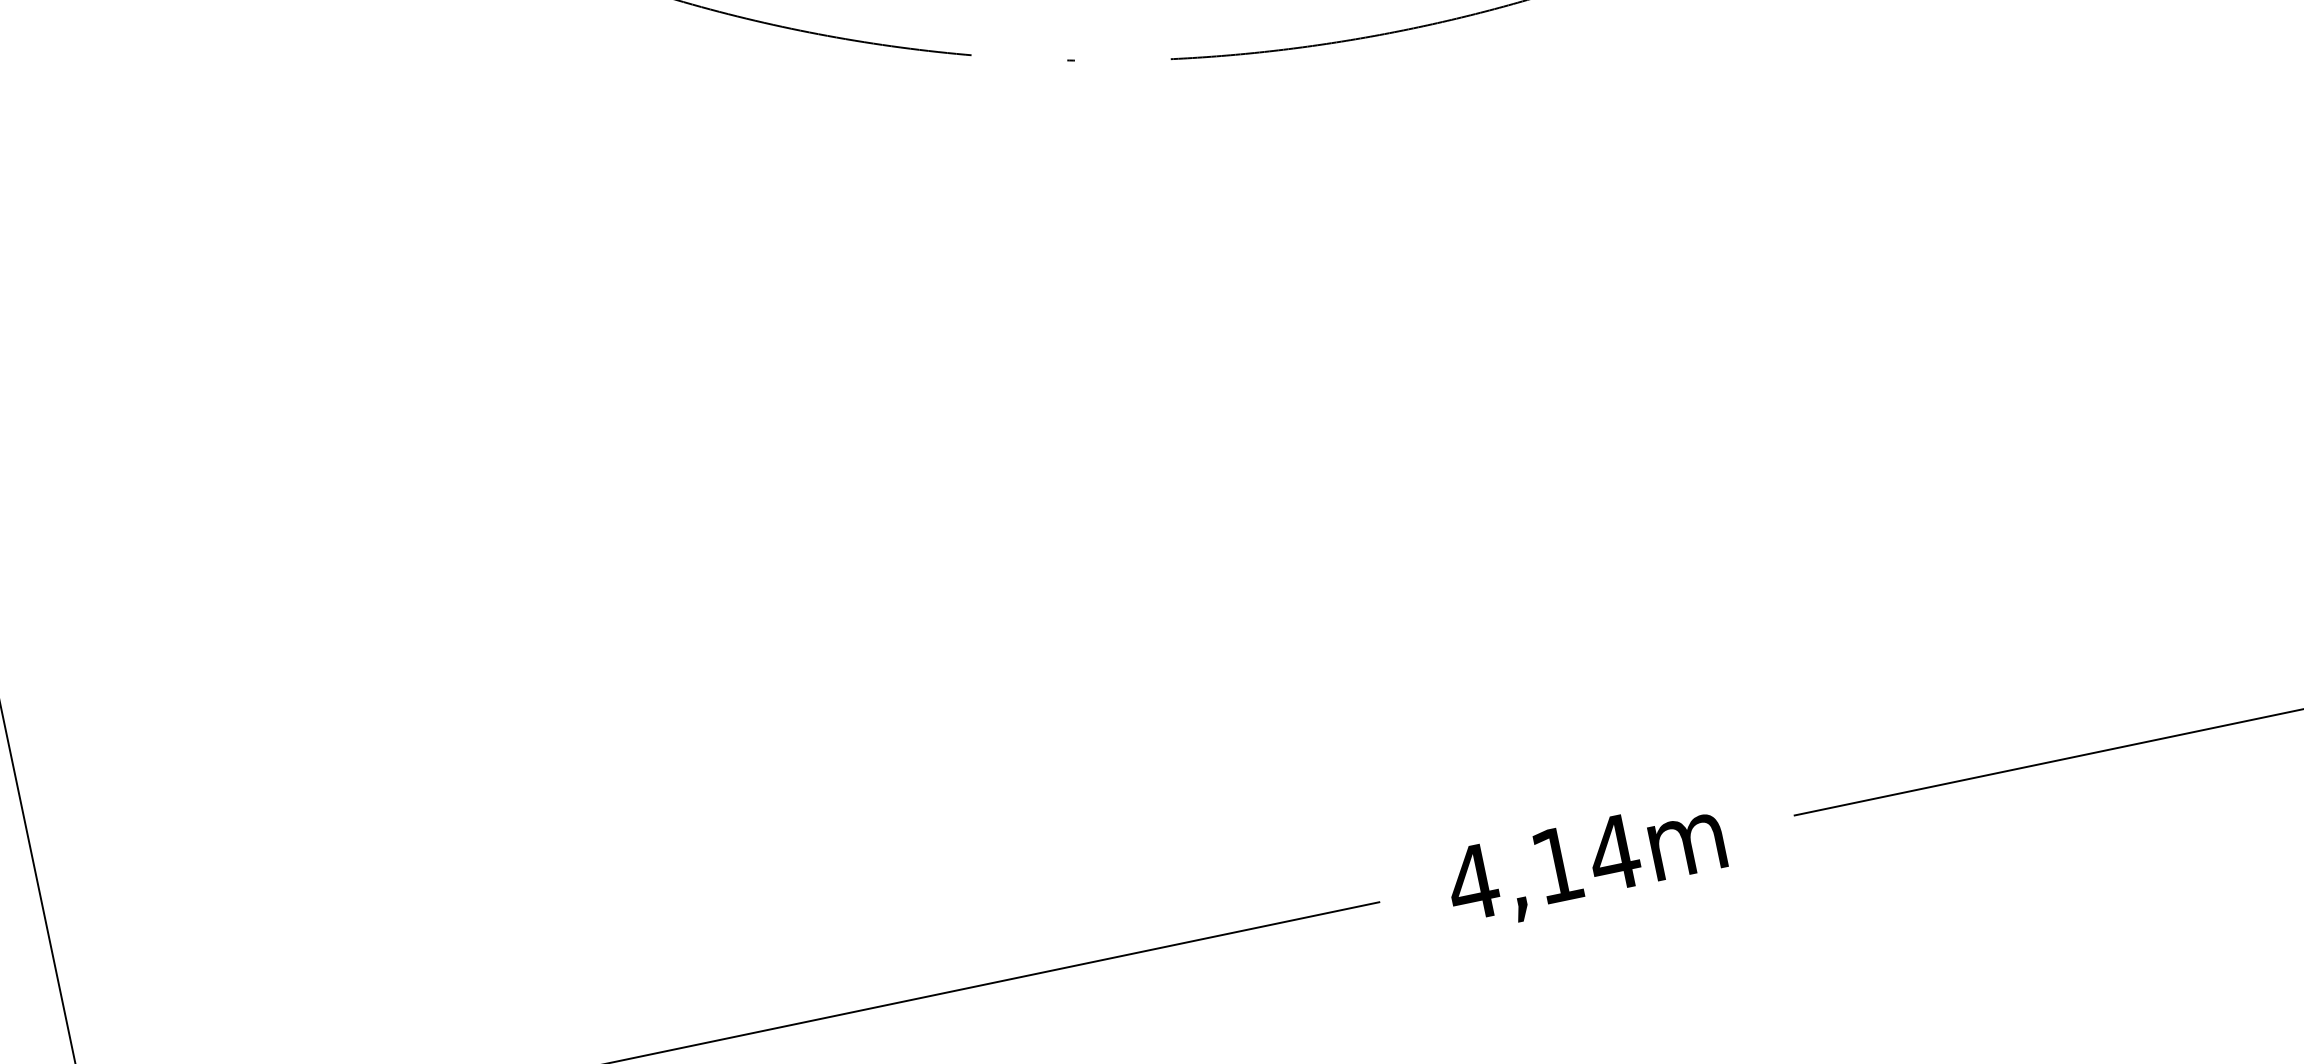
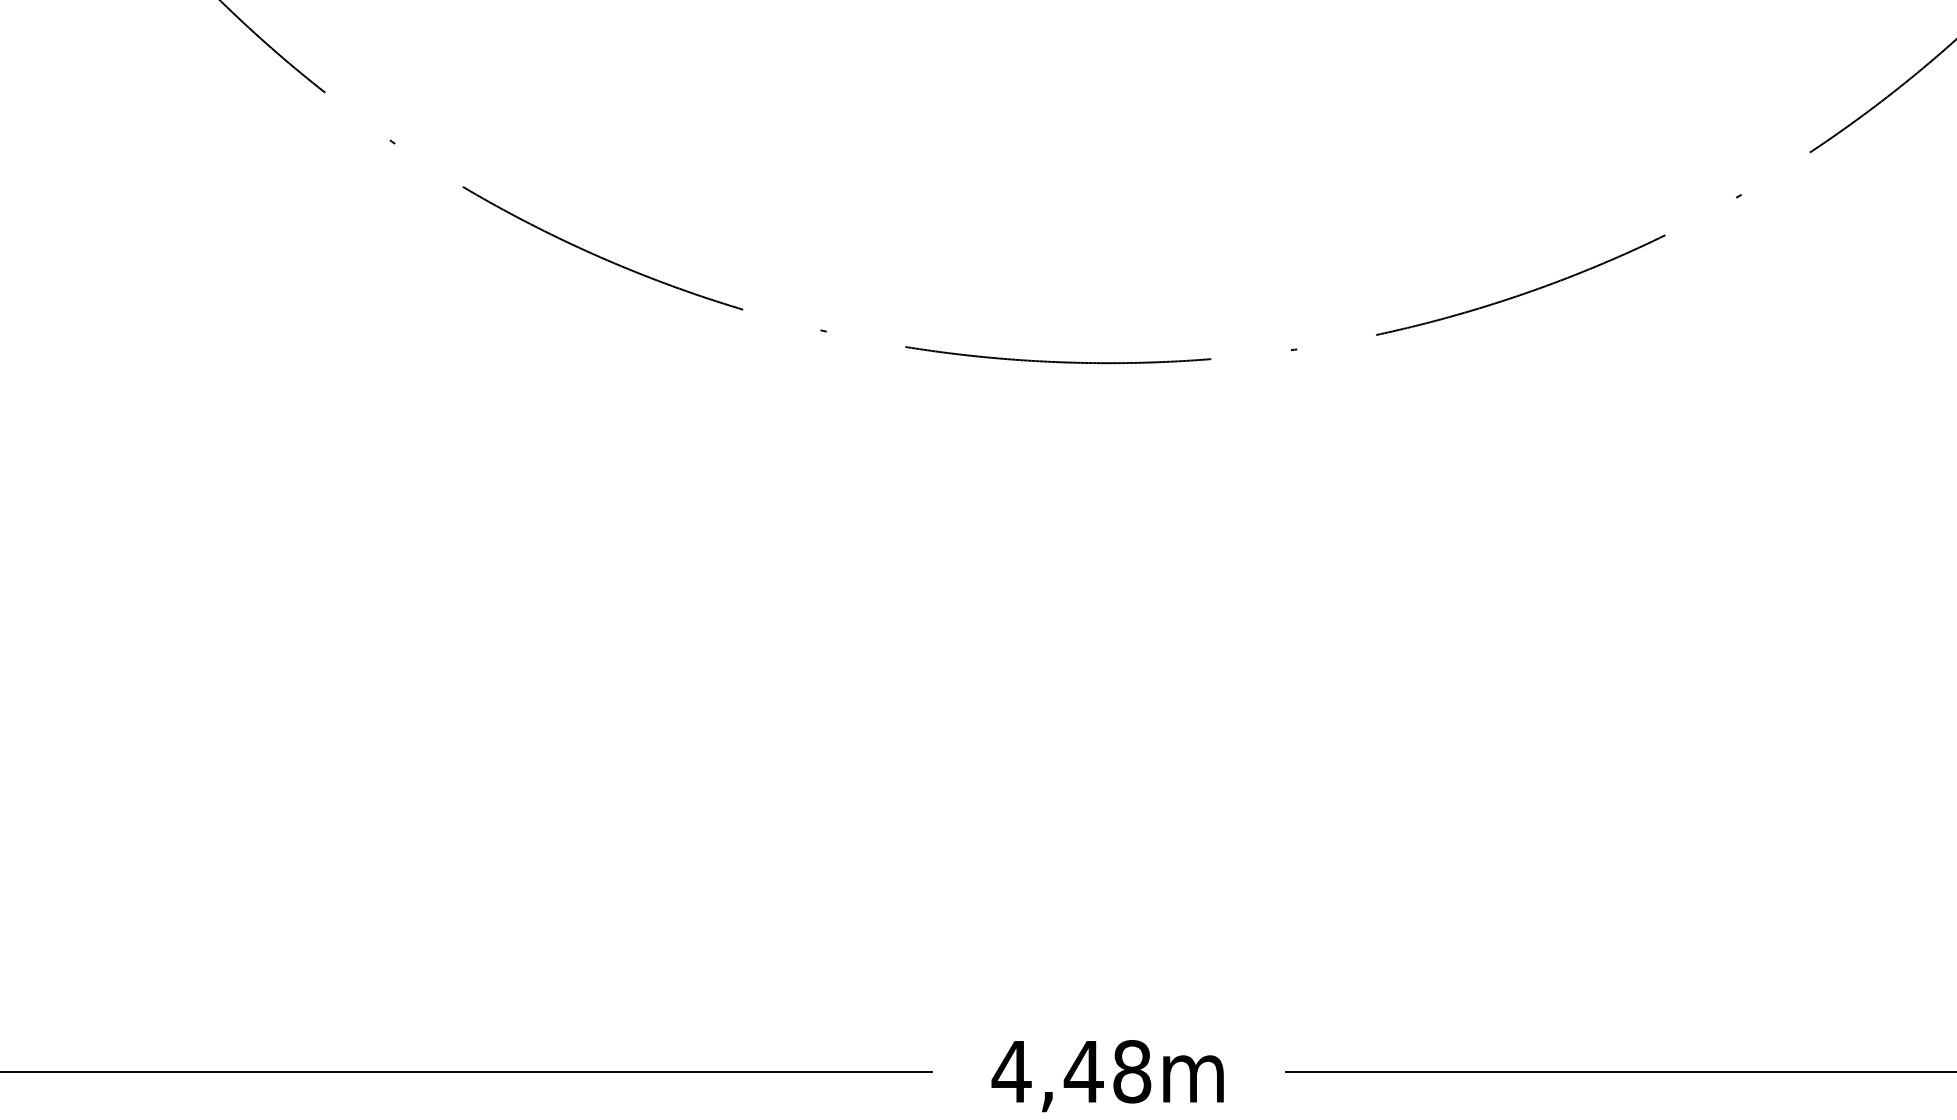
text: (1585, 858) -> (1107, 1071), 4,14m -> 4,48m

